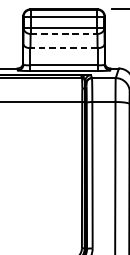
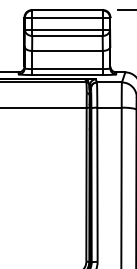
line: (64, 33) -> (67, 35), dashed -> solid
line: (63, 47) -> (66, 50), dashed -> solid

